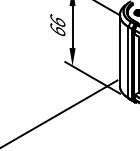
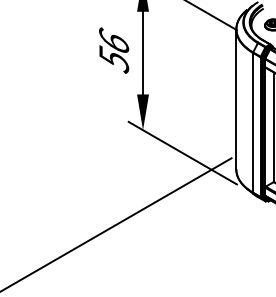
text: (57, 30) -> (113, 59), 66 -> 56

